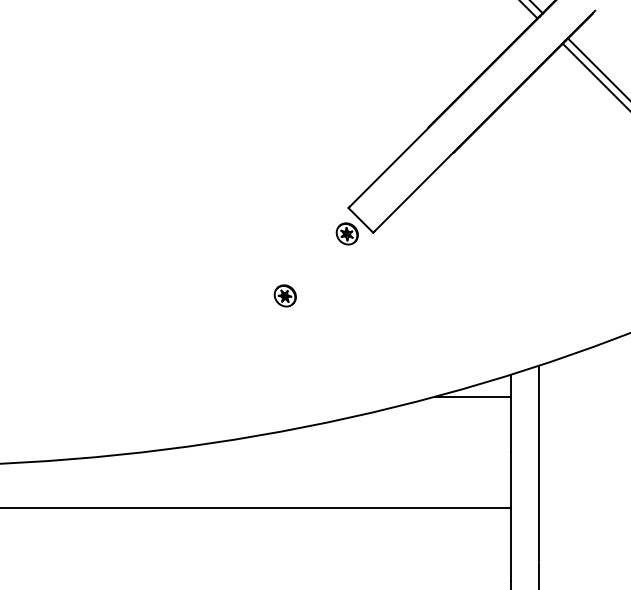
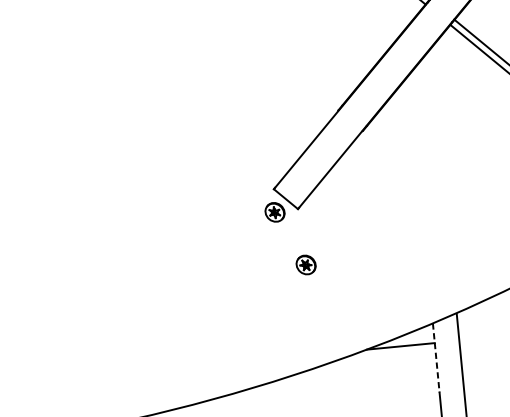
part: (284, 295) -> (305, 264), moved
line: (511, 413) -> (436, 357), solid -> dashed

